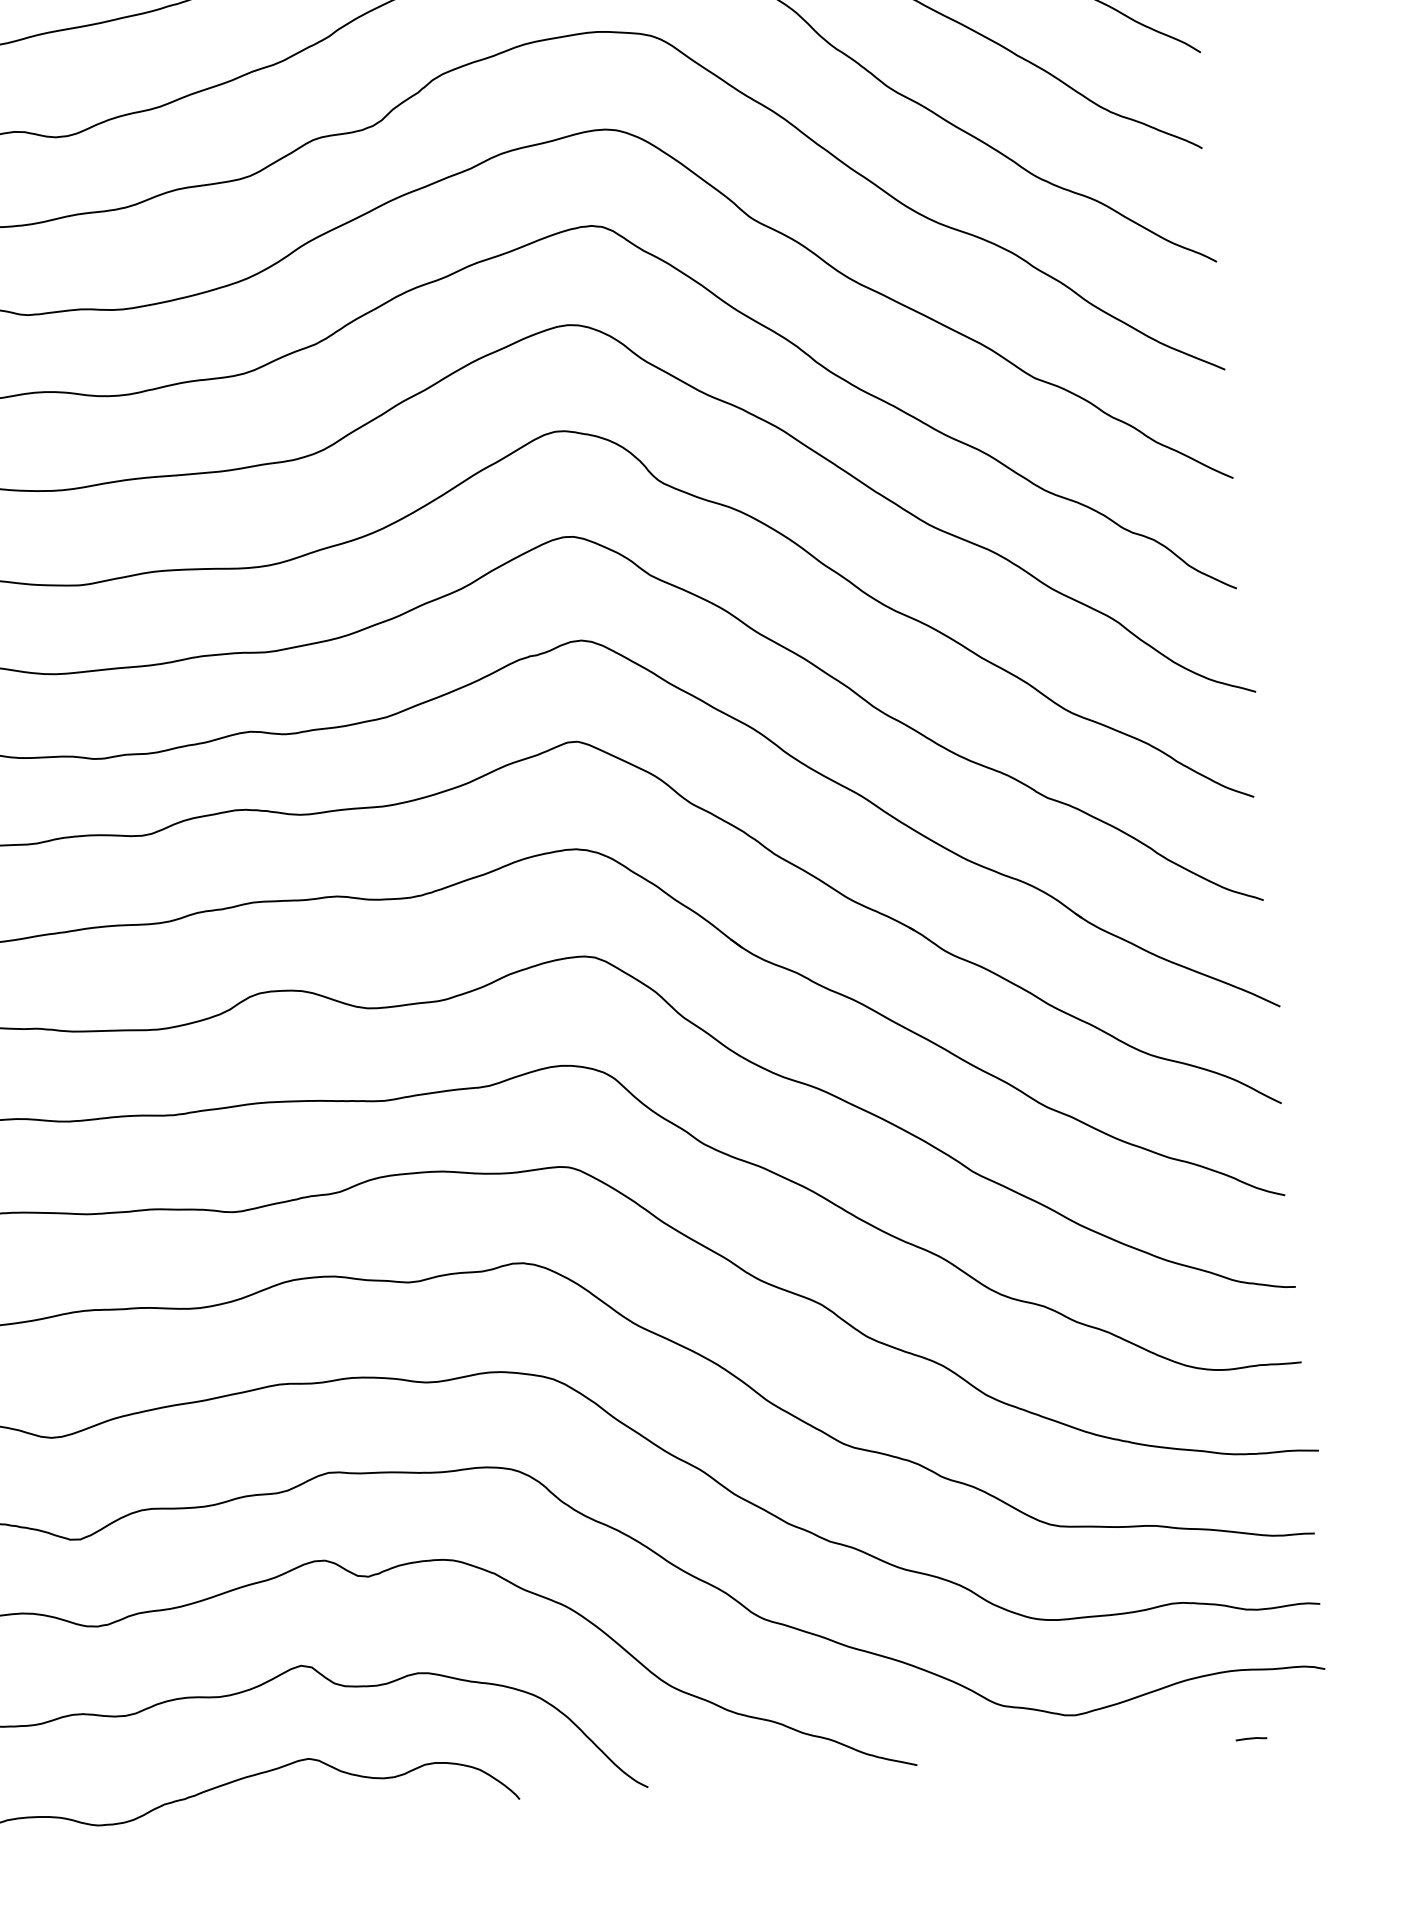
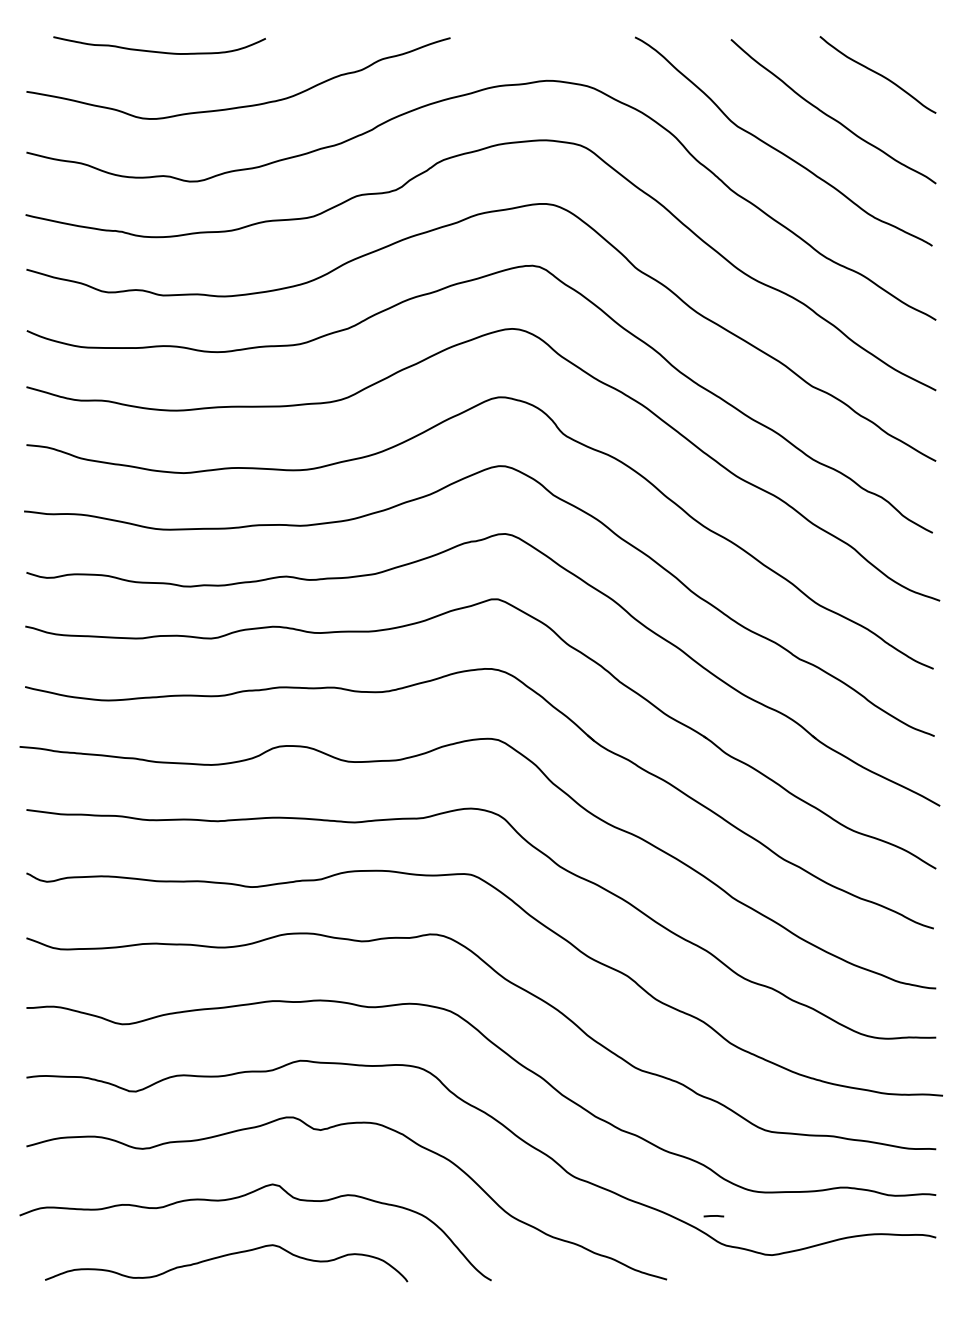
line: (1250, 1739) -> (713, 1216), moved

